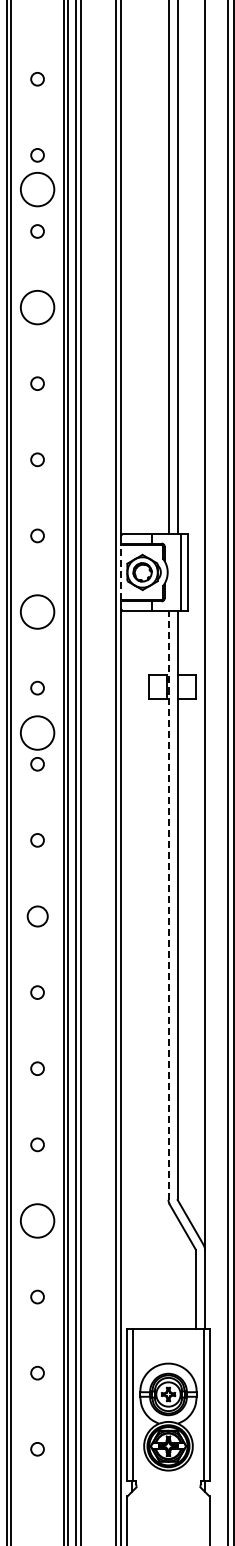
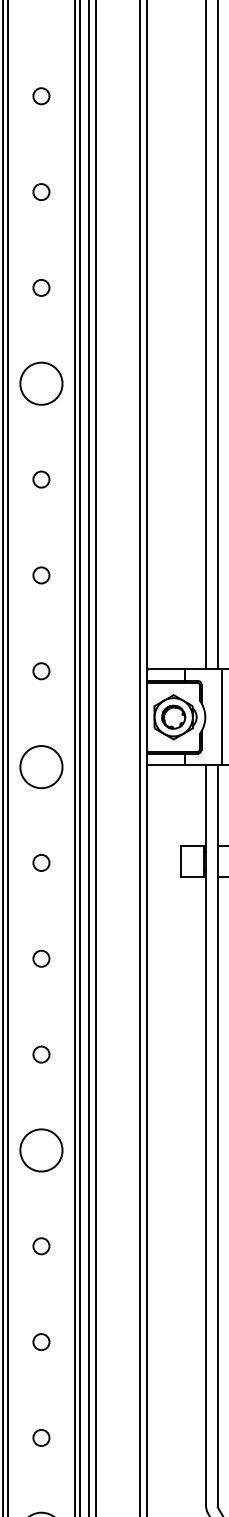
circle: (37, 189) -> (41, 235), removed
line: (121, 571) -> (147, 716), dashed -> solid
circle: (37, 732) -> (41, 918), removed
line: (168, 905) -> (206, 1136), dashed -> solid
circle: (37, 916) -> (41, 1150), size x1.67

